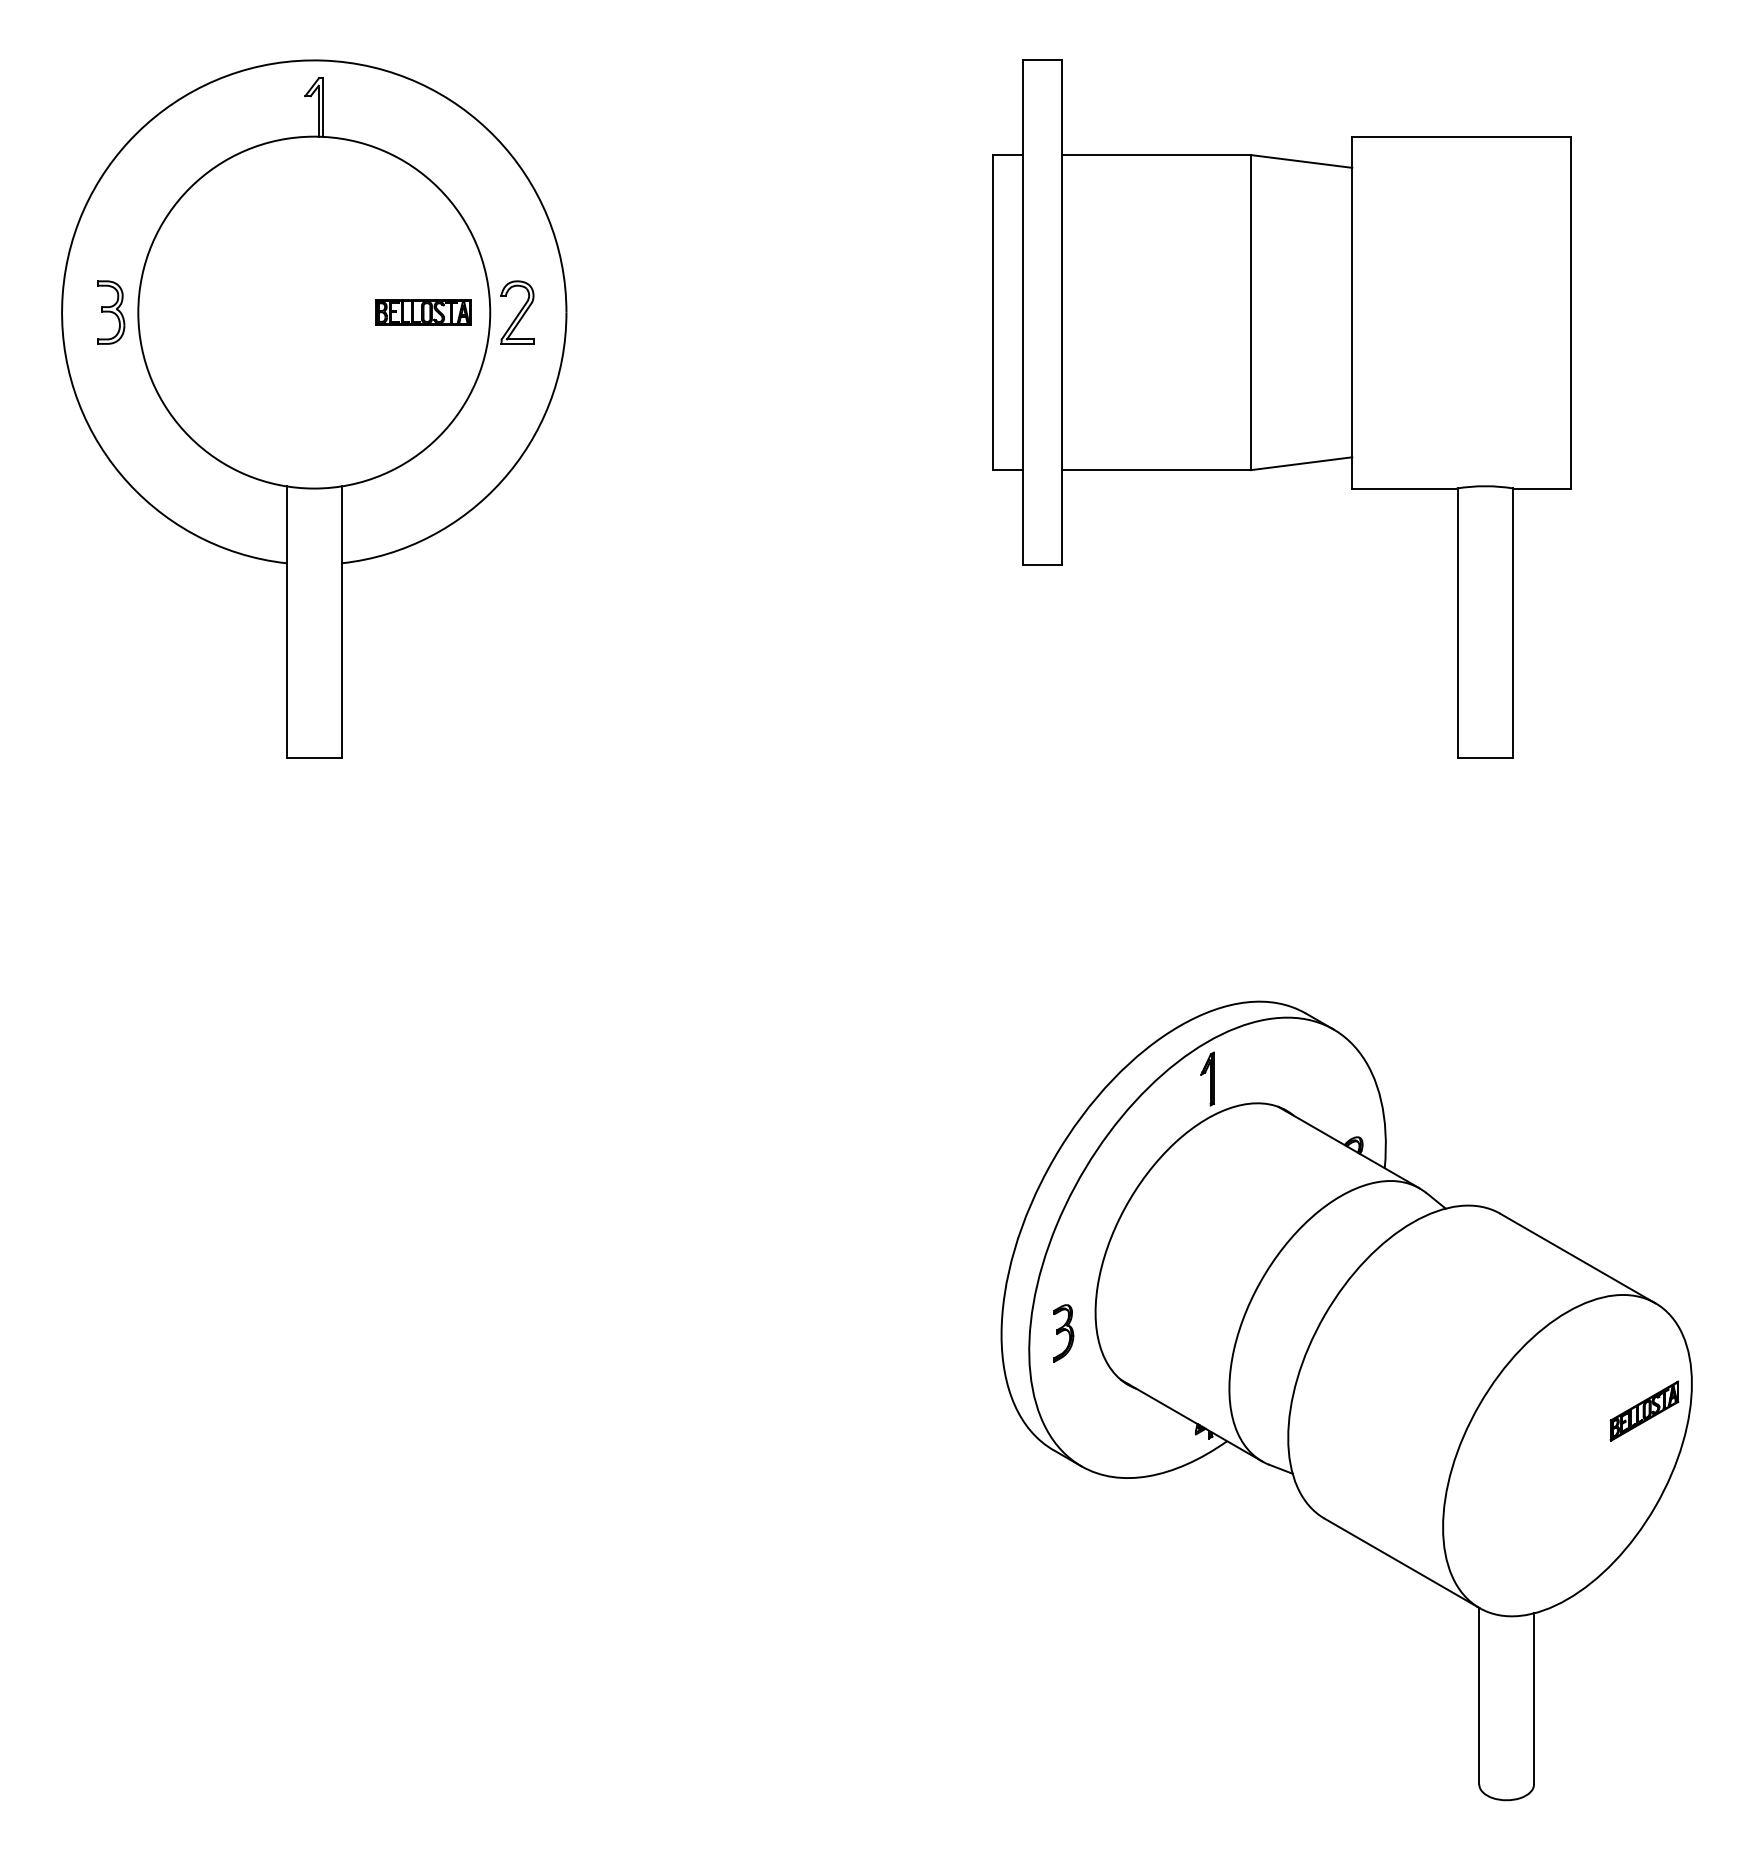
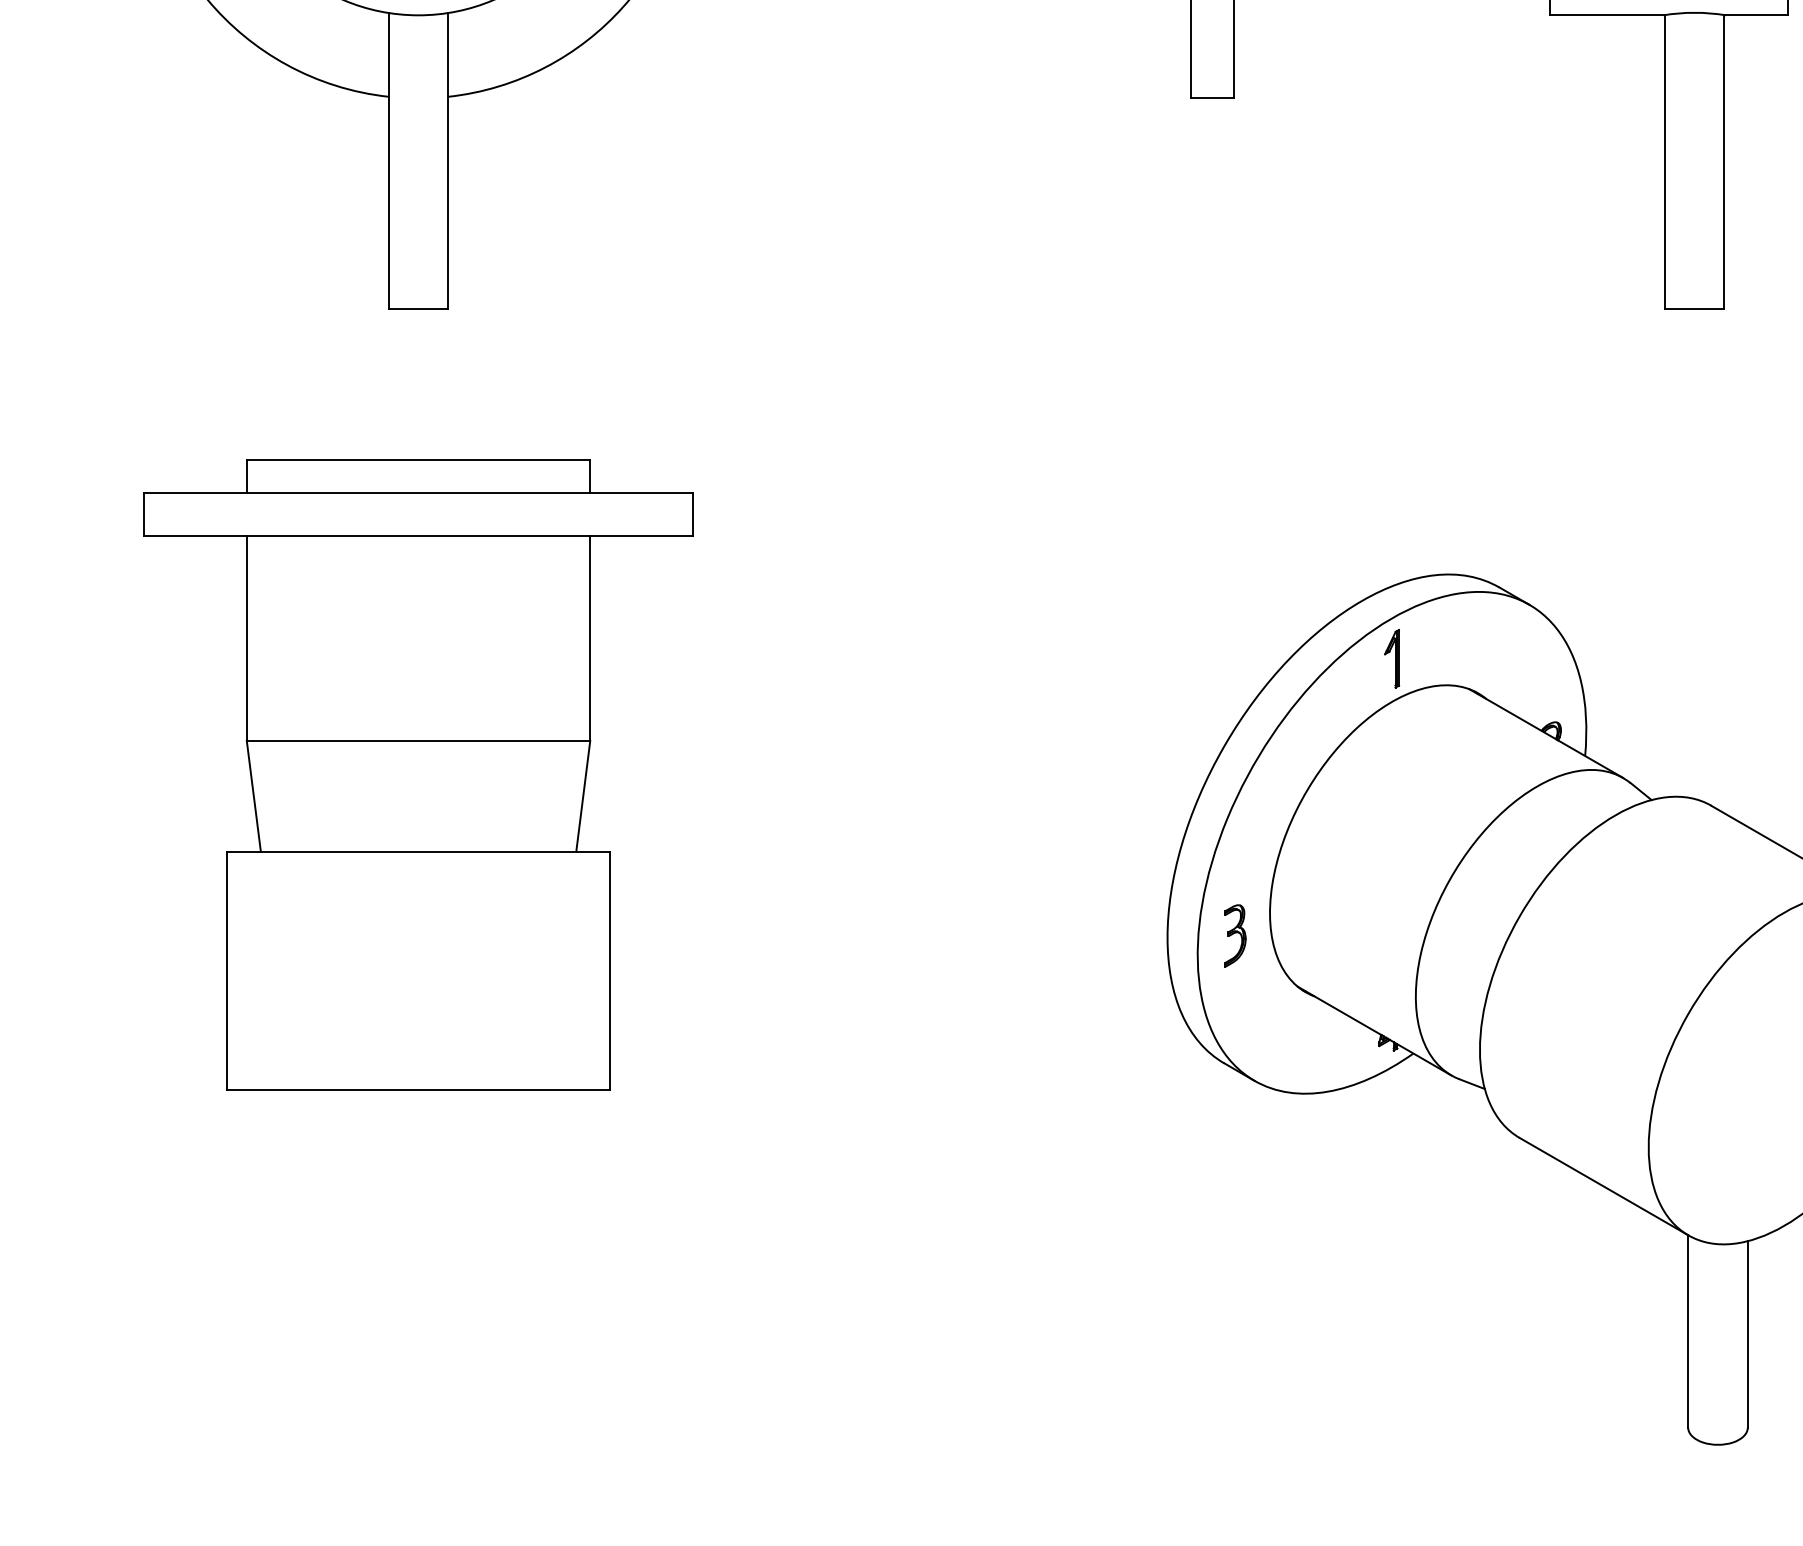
part: (313, 1185) -> (417, 774), added

